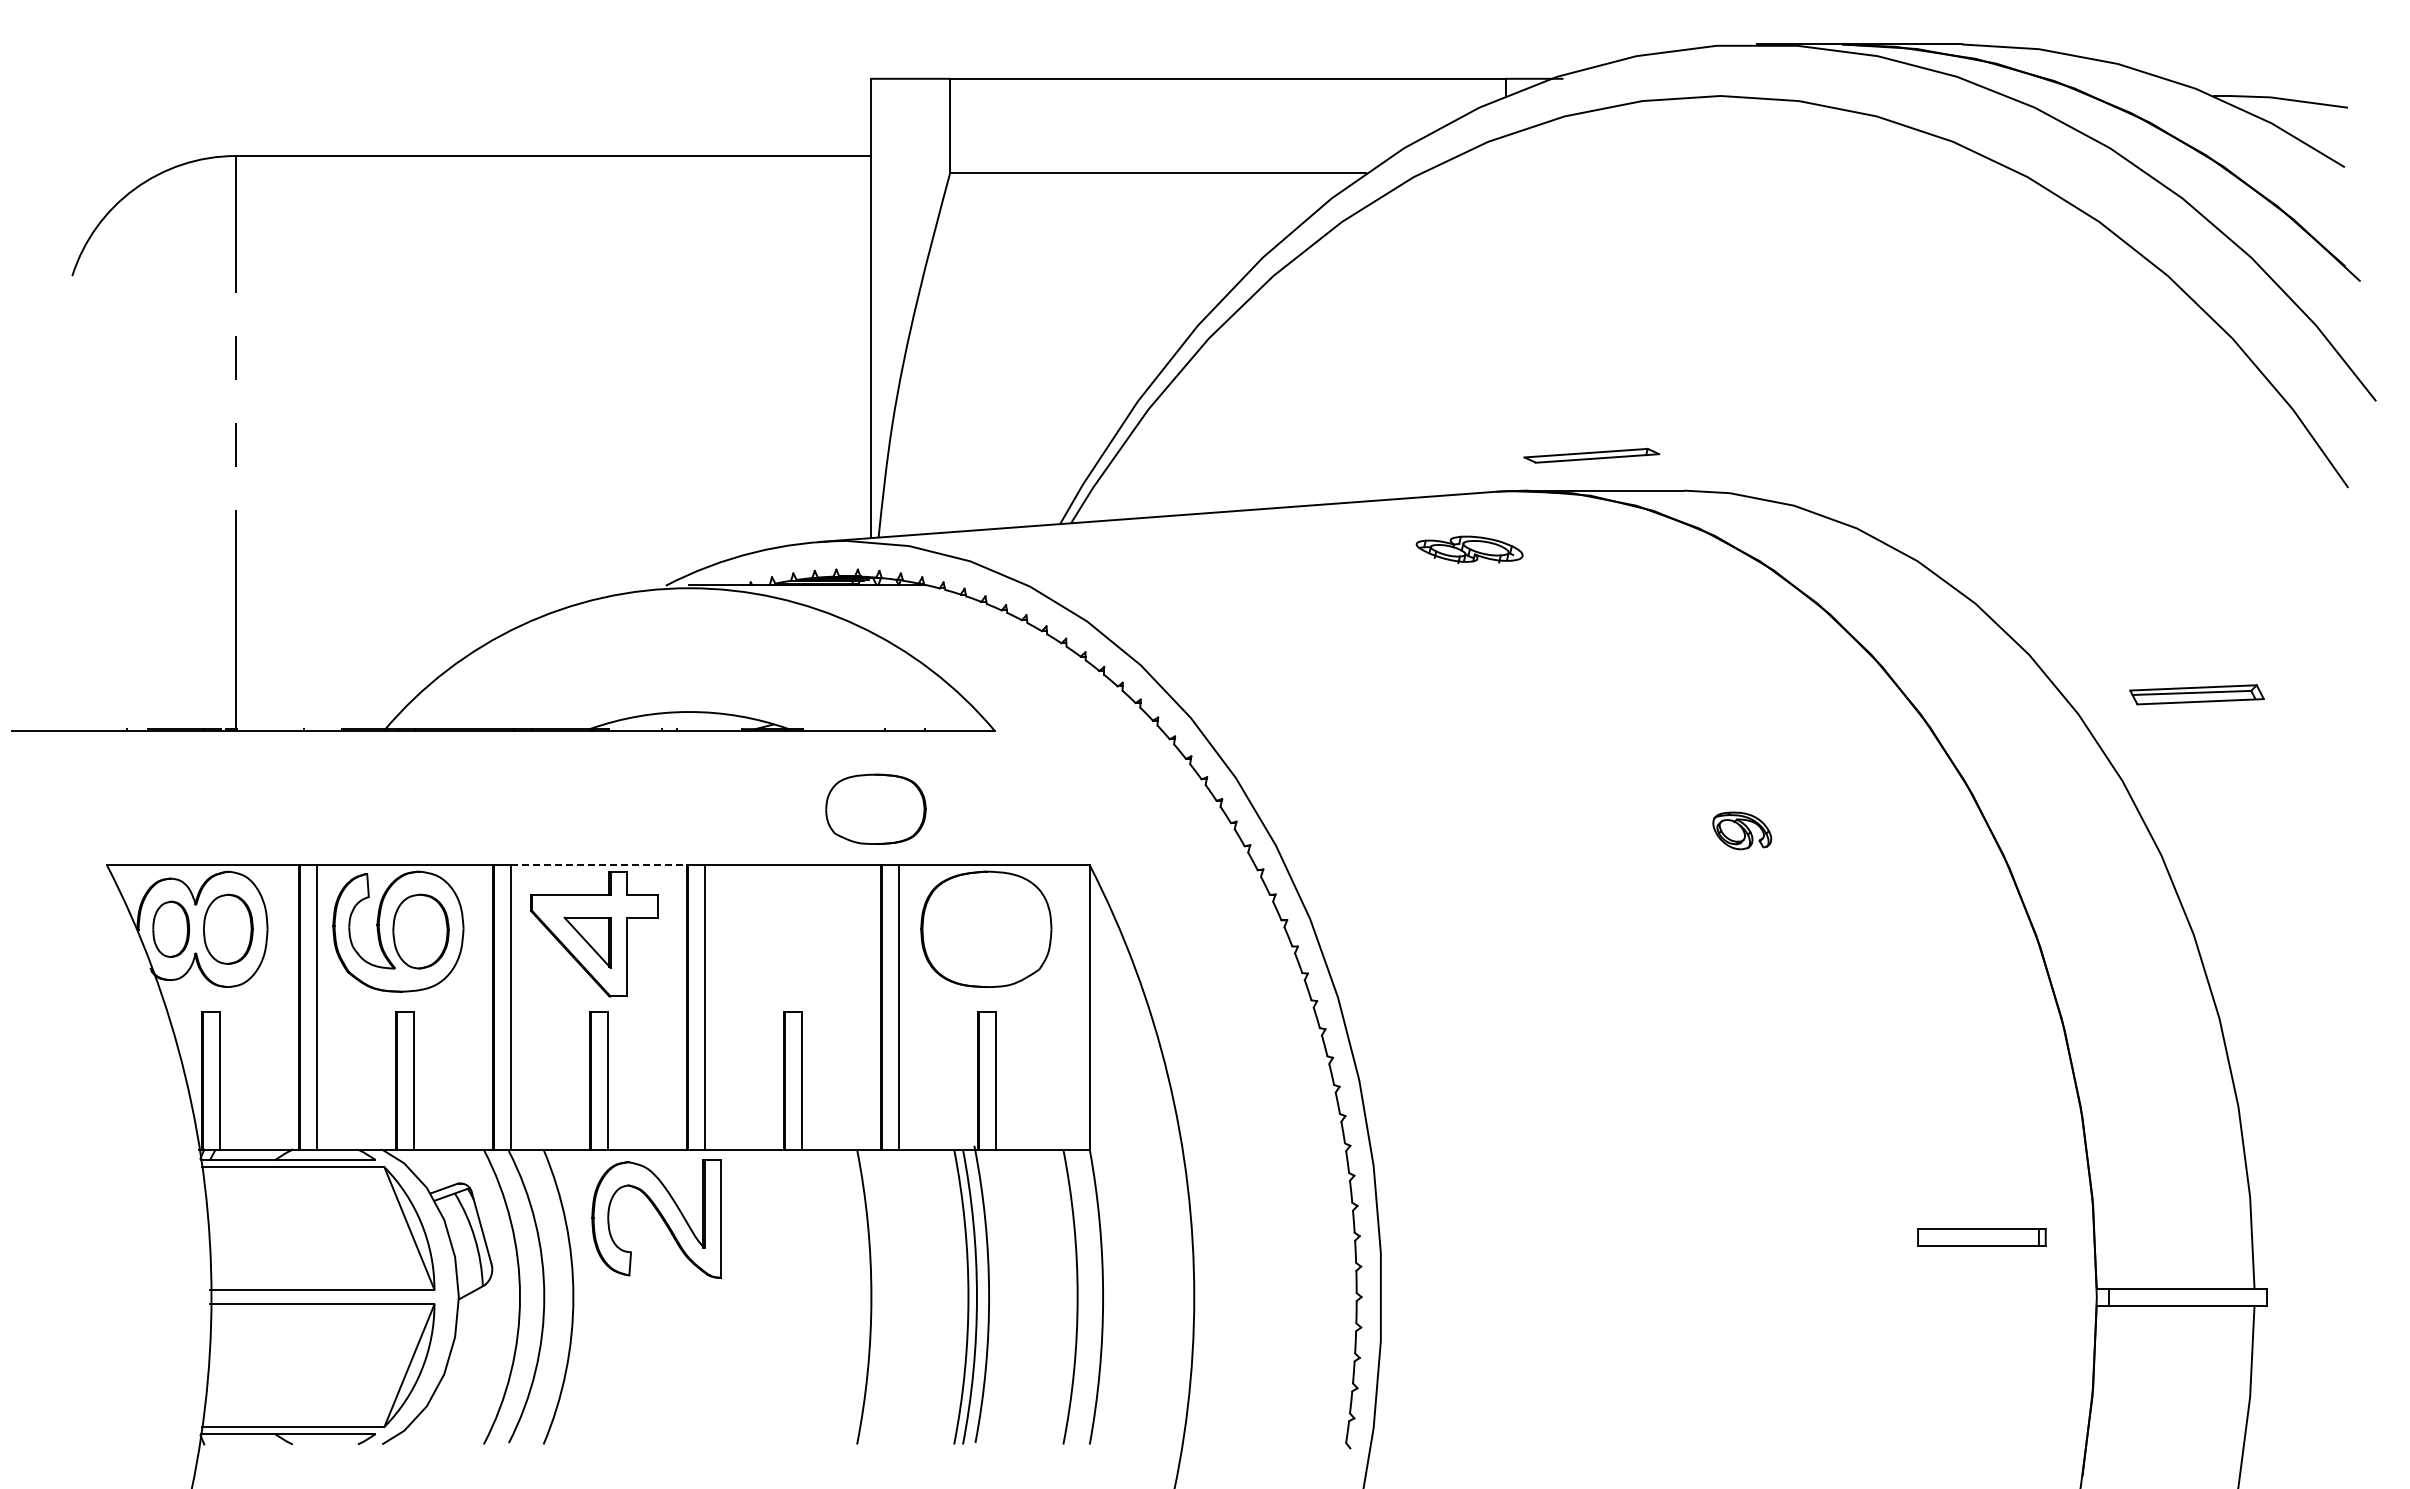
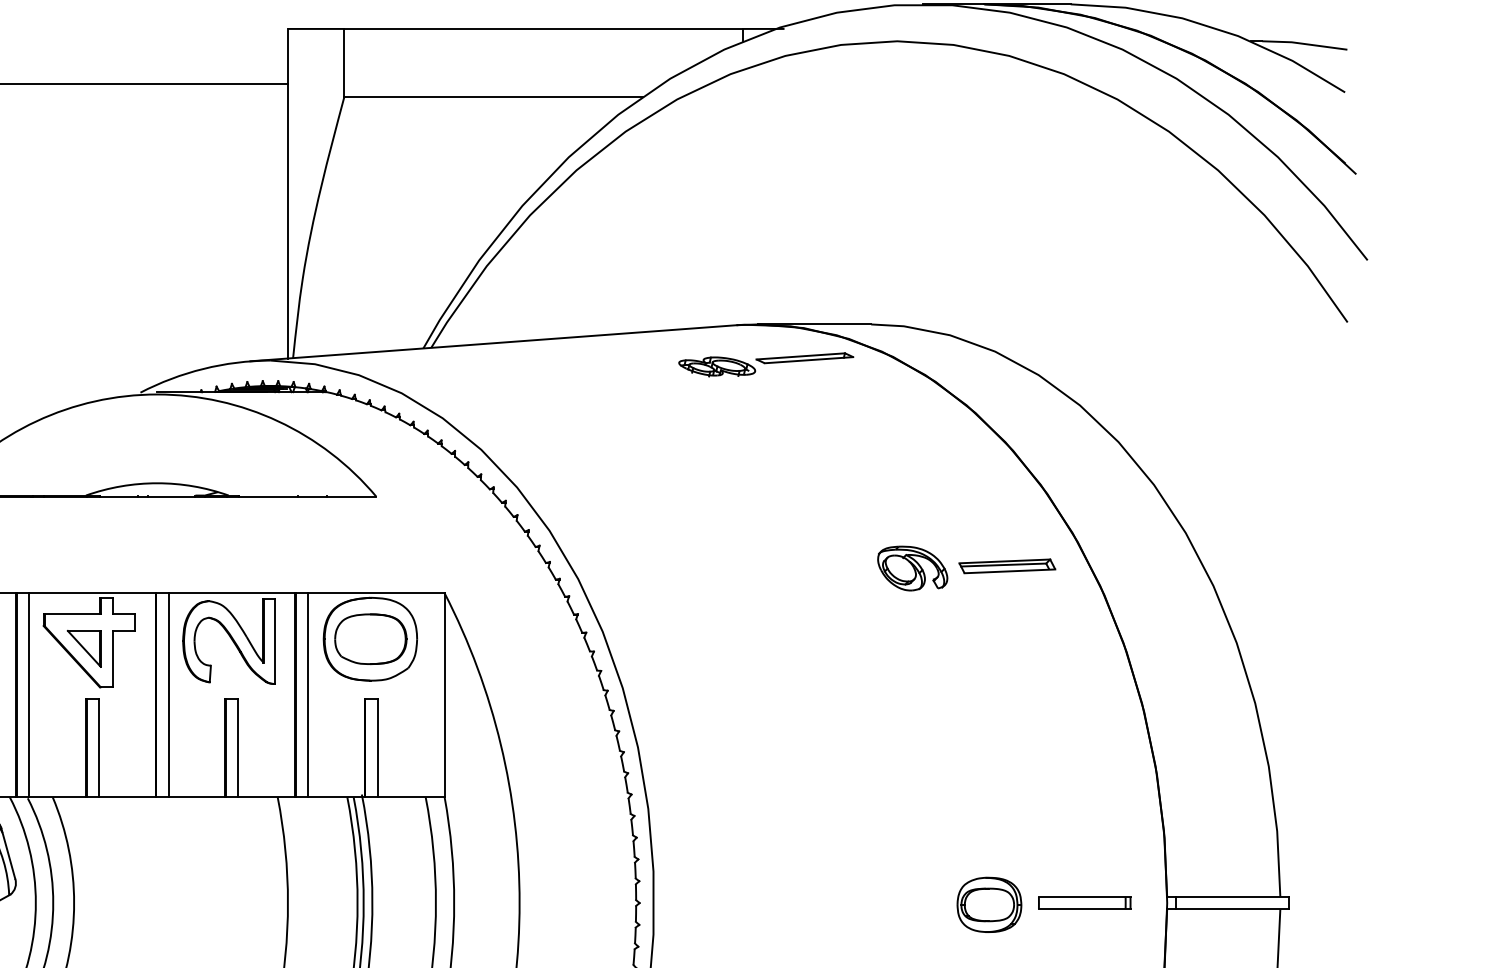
part: (1591, 455) -> (804, 358), moved
part: (2196, 694) -> (1006, 566), moved
part: (875, 808) -> (370, 638), moved
part: (1742, 830) -> (912, 568), size x1.67
line: (599, 865) -> (92, 593), dashed -> solid
part: (656, 1218) -> (229, 641), moved
part: (1981, 1237) -> (1084, 903), moved
part: (1848, 1299) -> (989, 904), added

